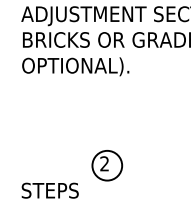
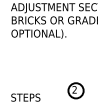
part: (106, 165) -> (75, 90), moved

